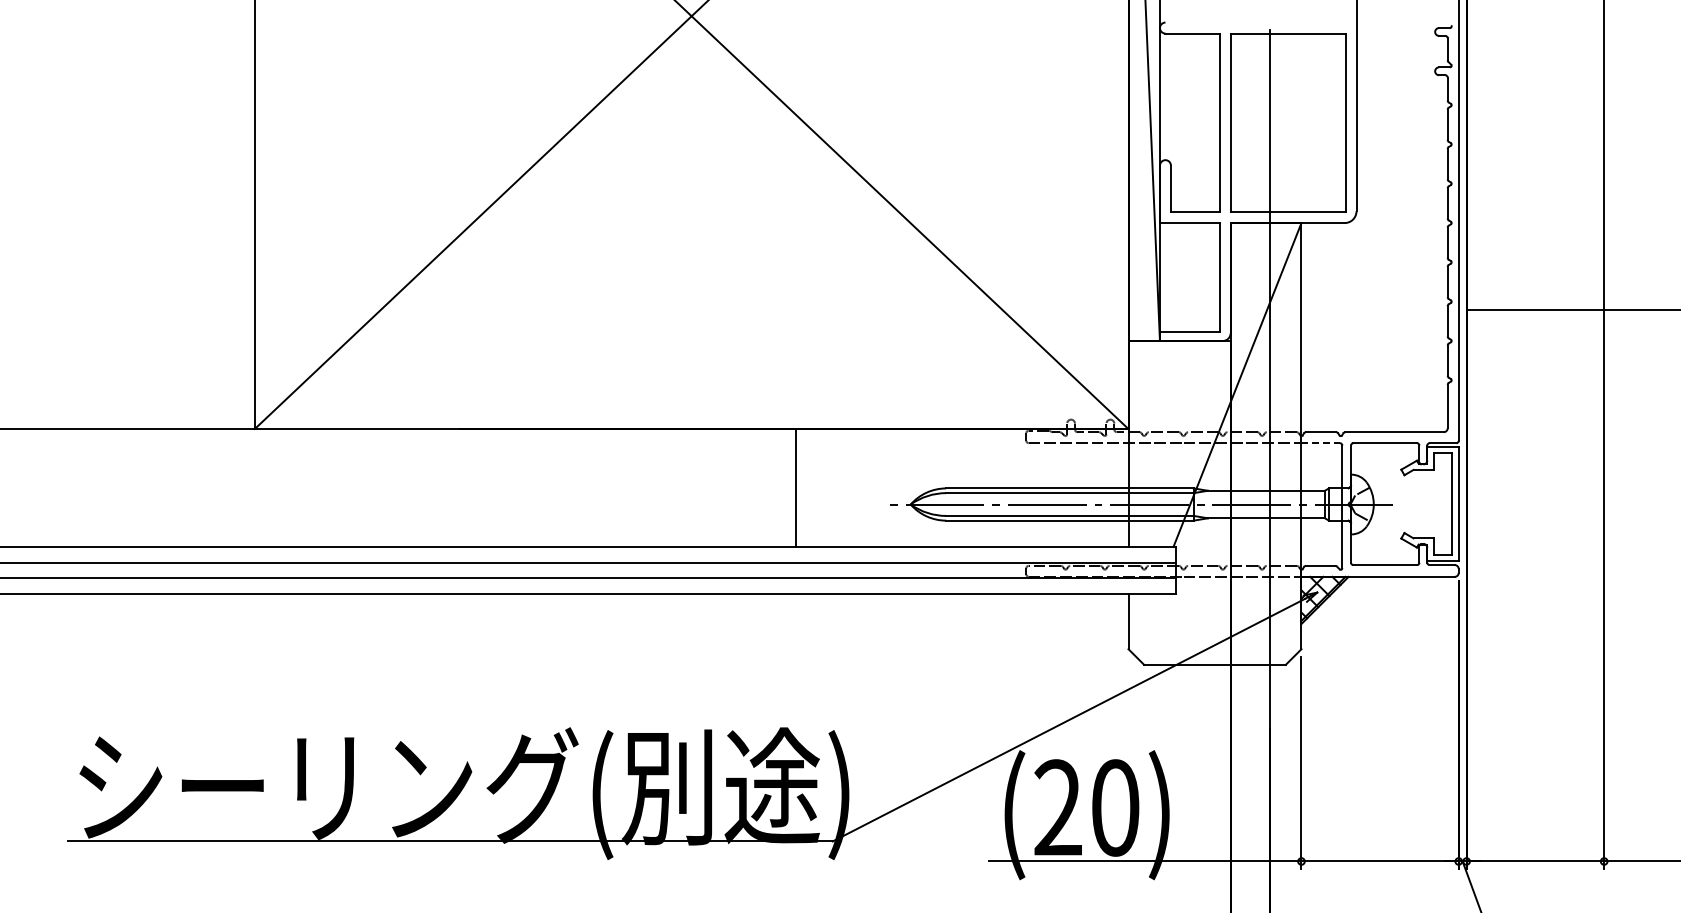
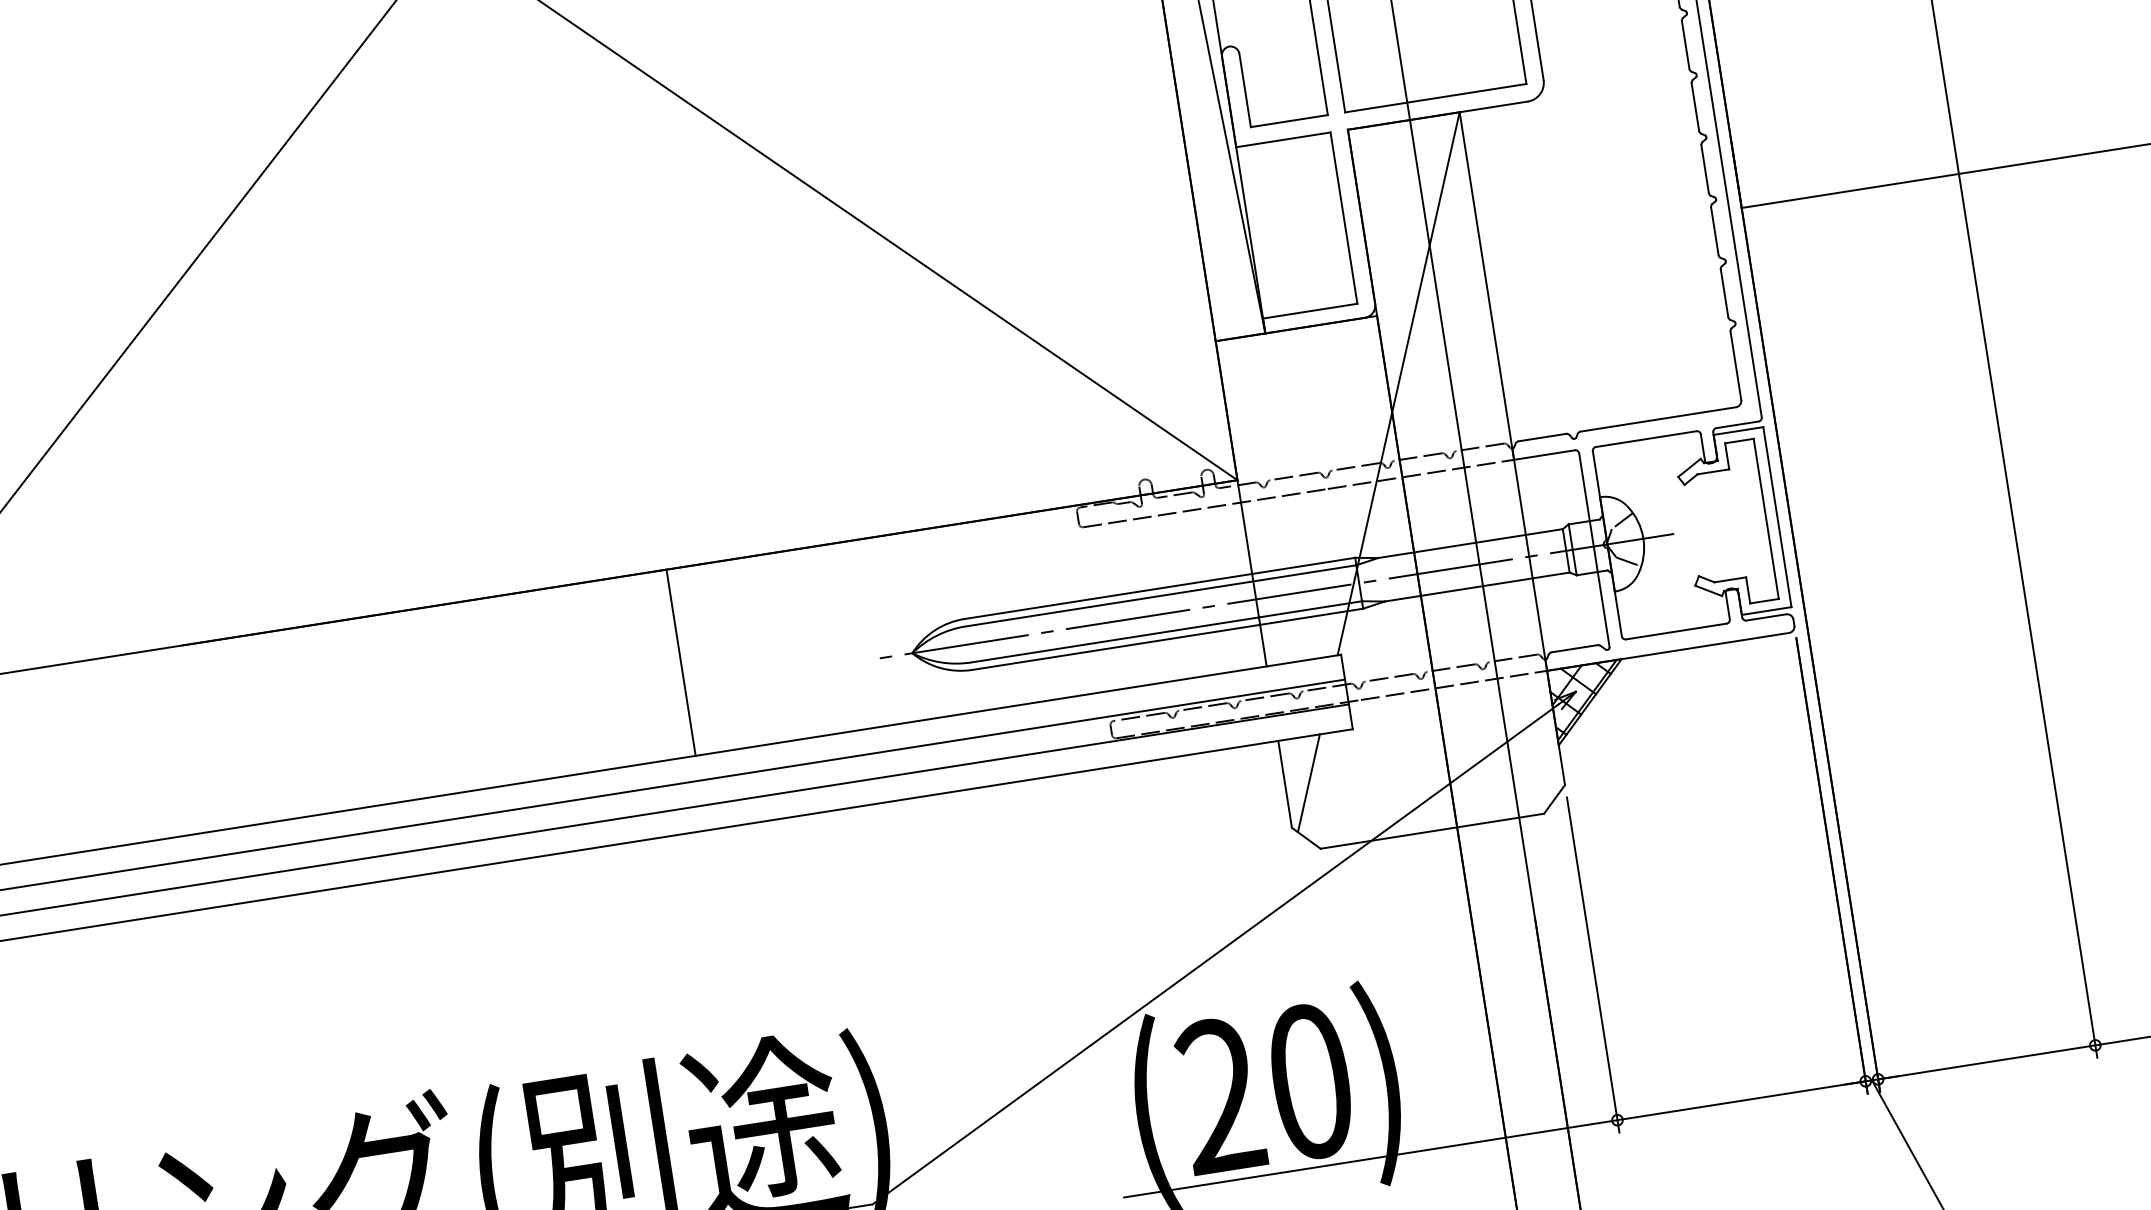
line: (1321, 443) -> (1545, 455), dashed -> solid
line: (795, 487) -> (680, 662), moved
line: (1142, 623) -> (1307, 783), added

